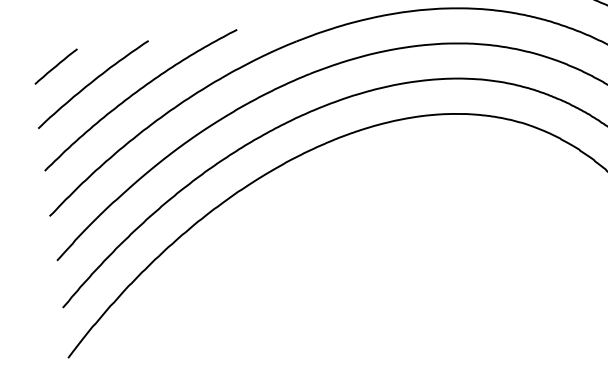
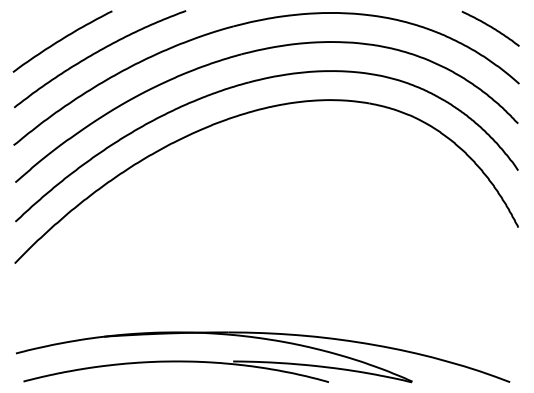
line: (55, 67) -> (33, 23), removed

